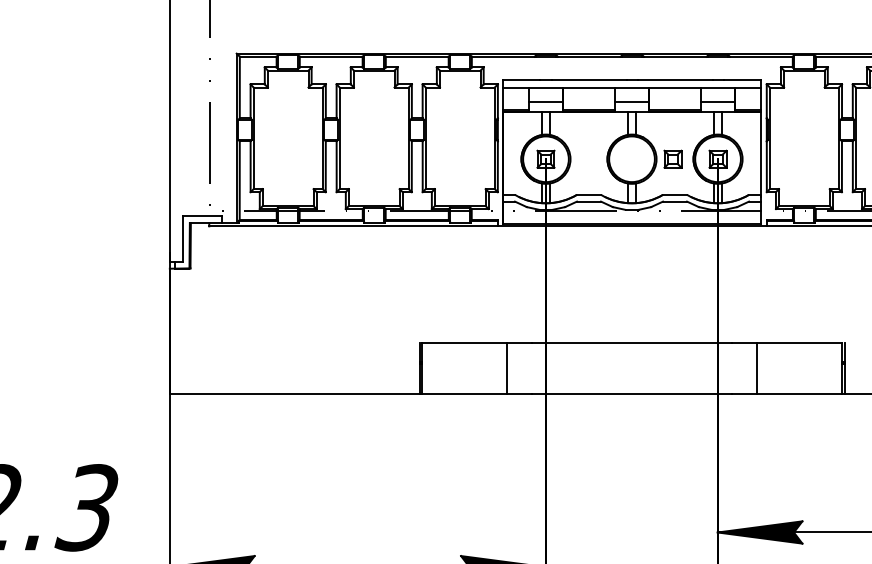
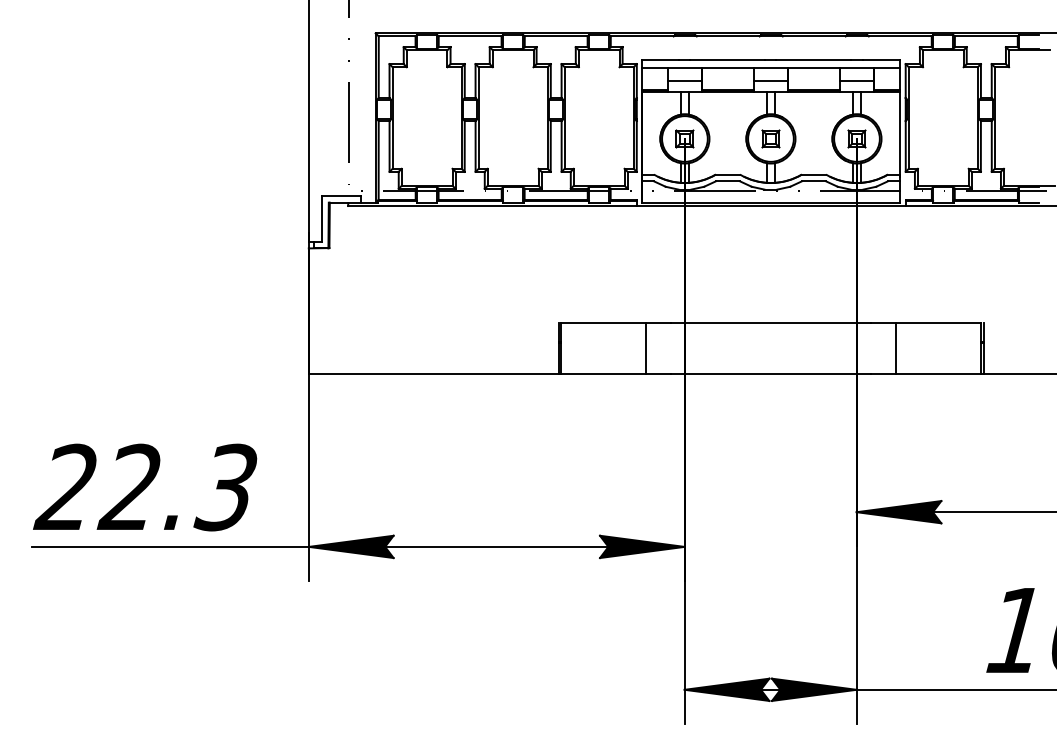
part: (672, 158) -> (770, 138), moved

